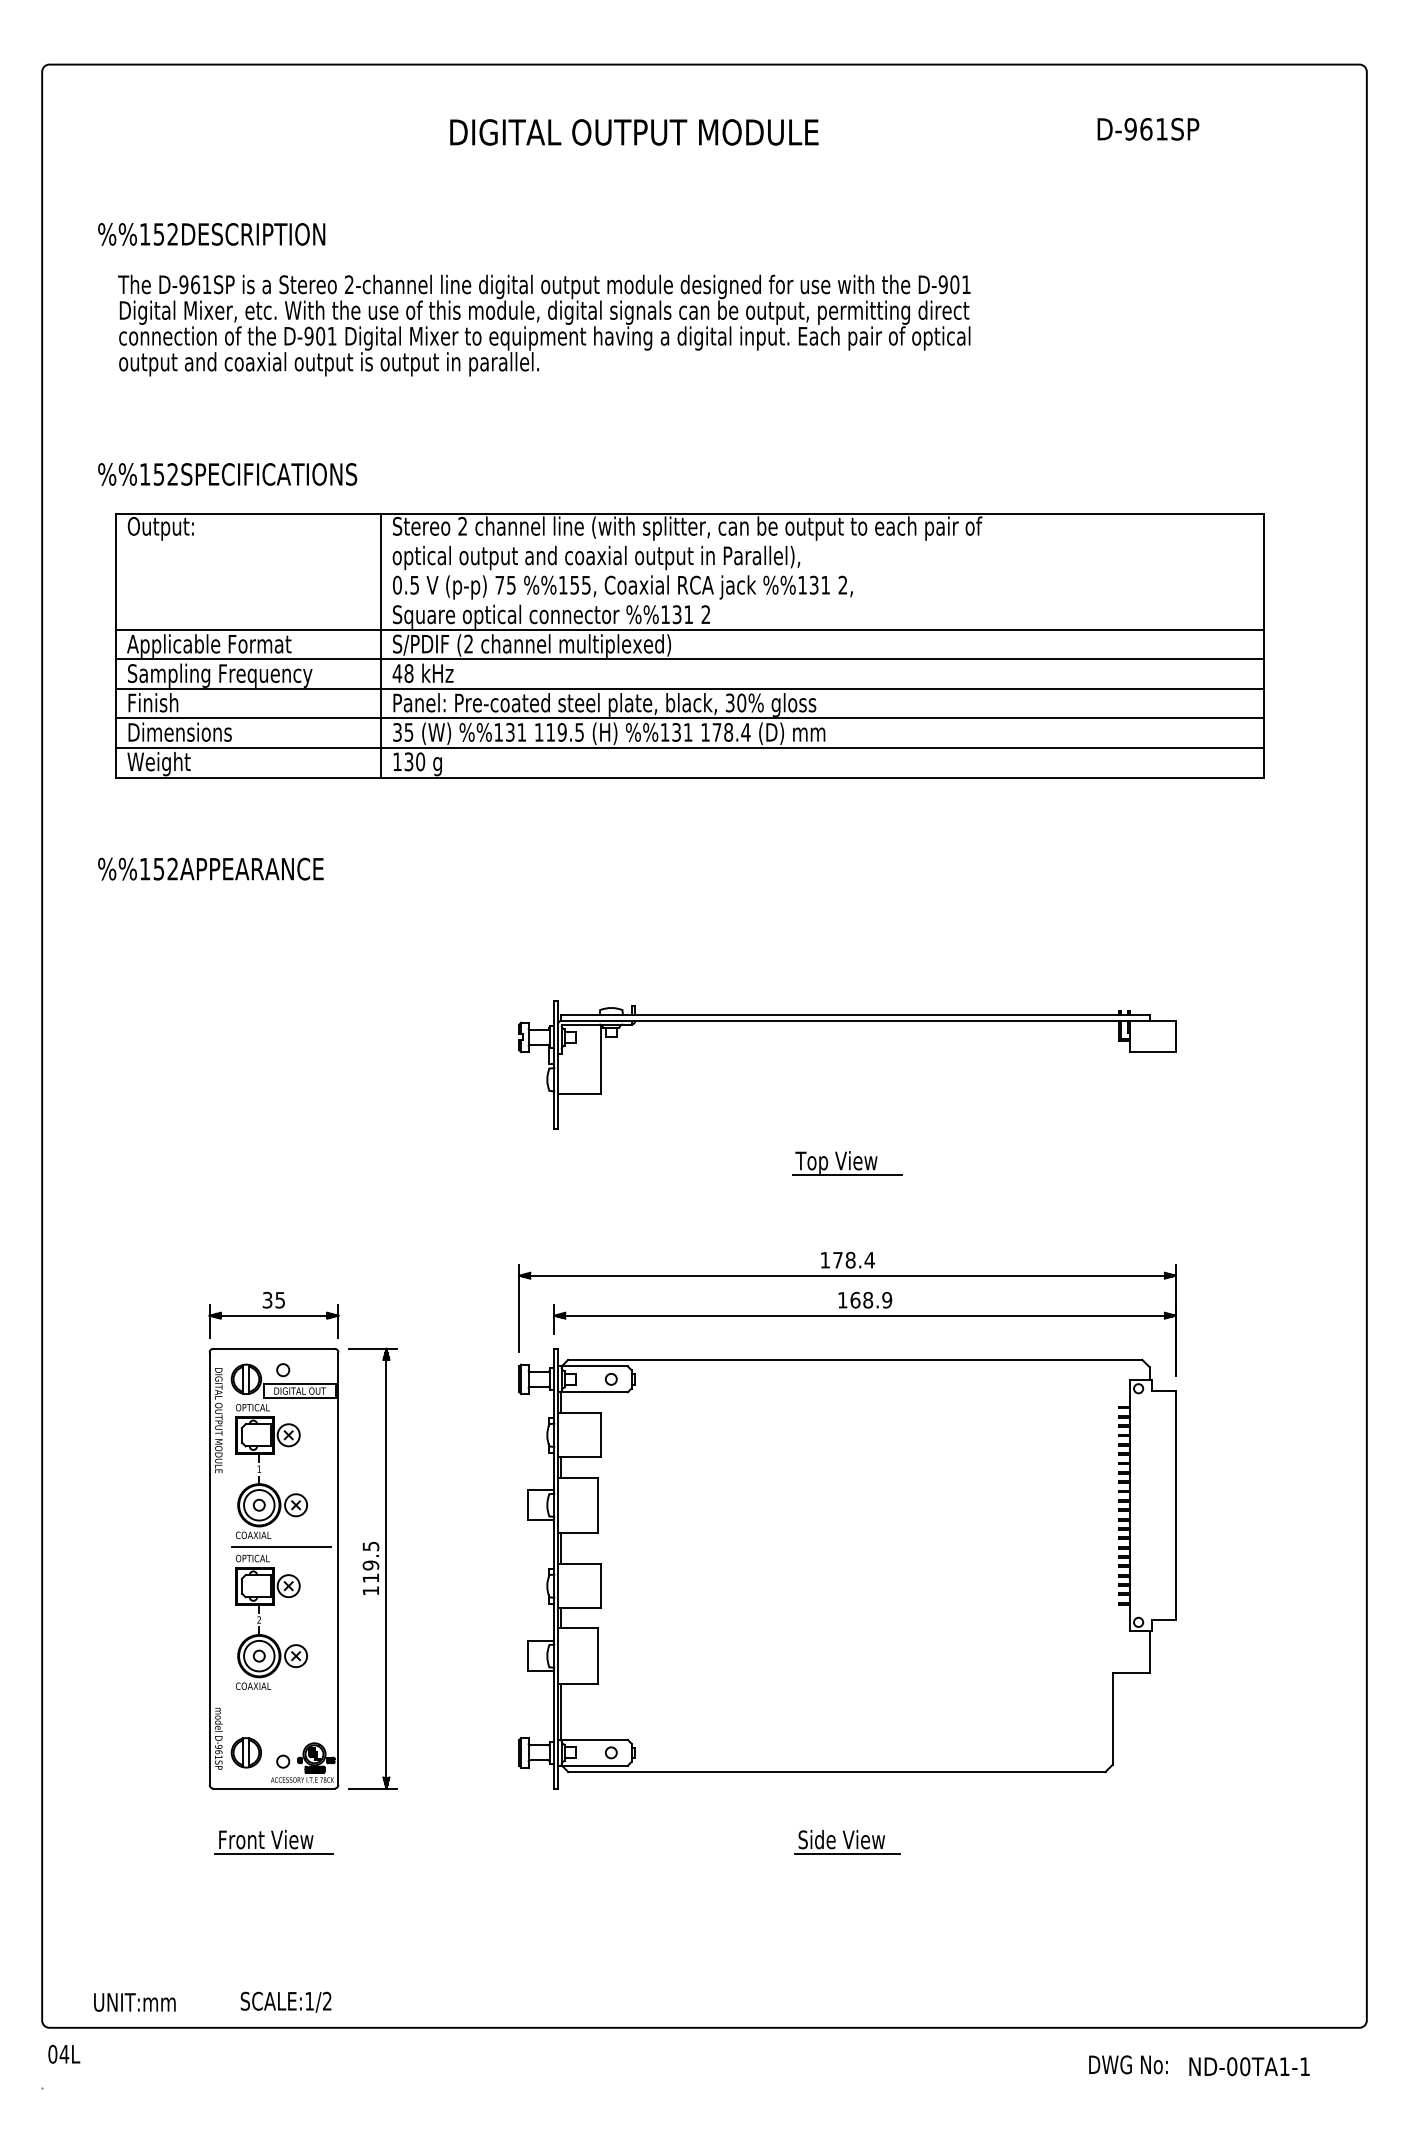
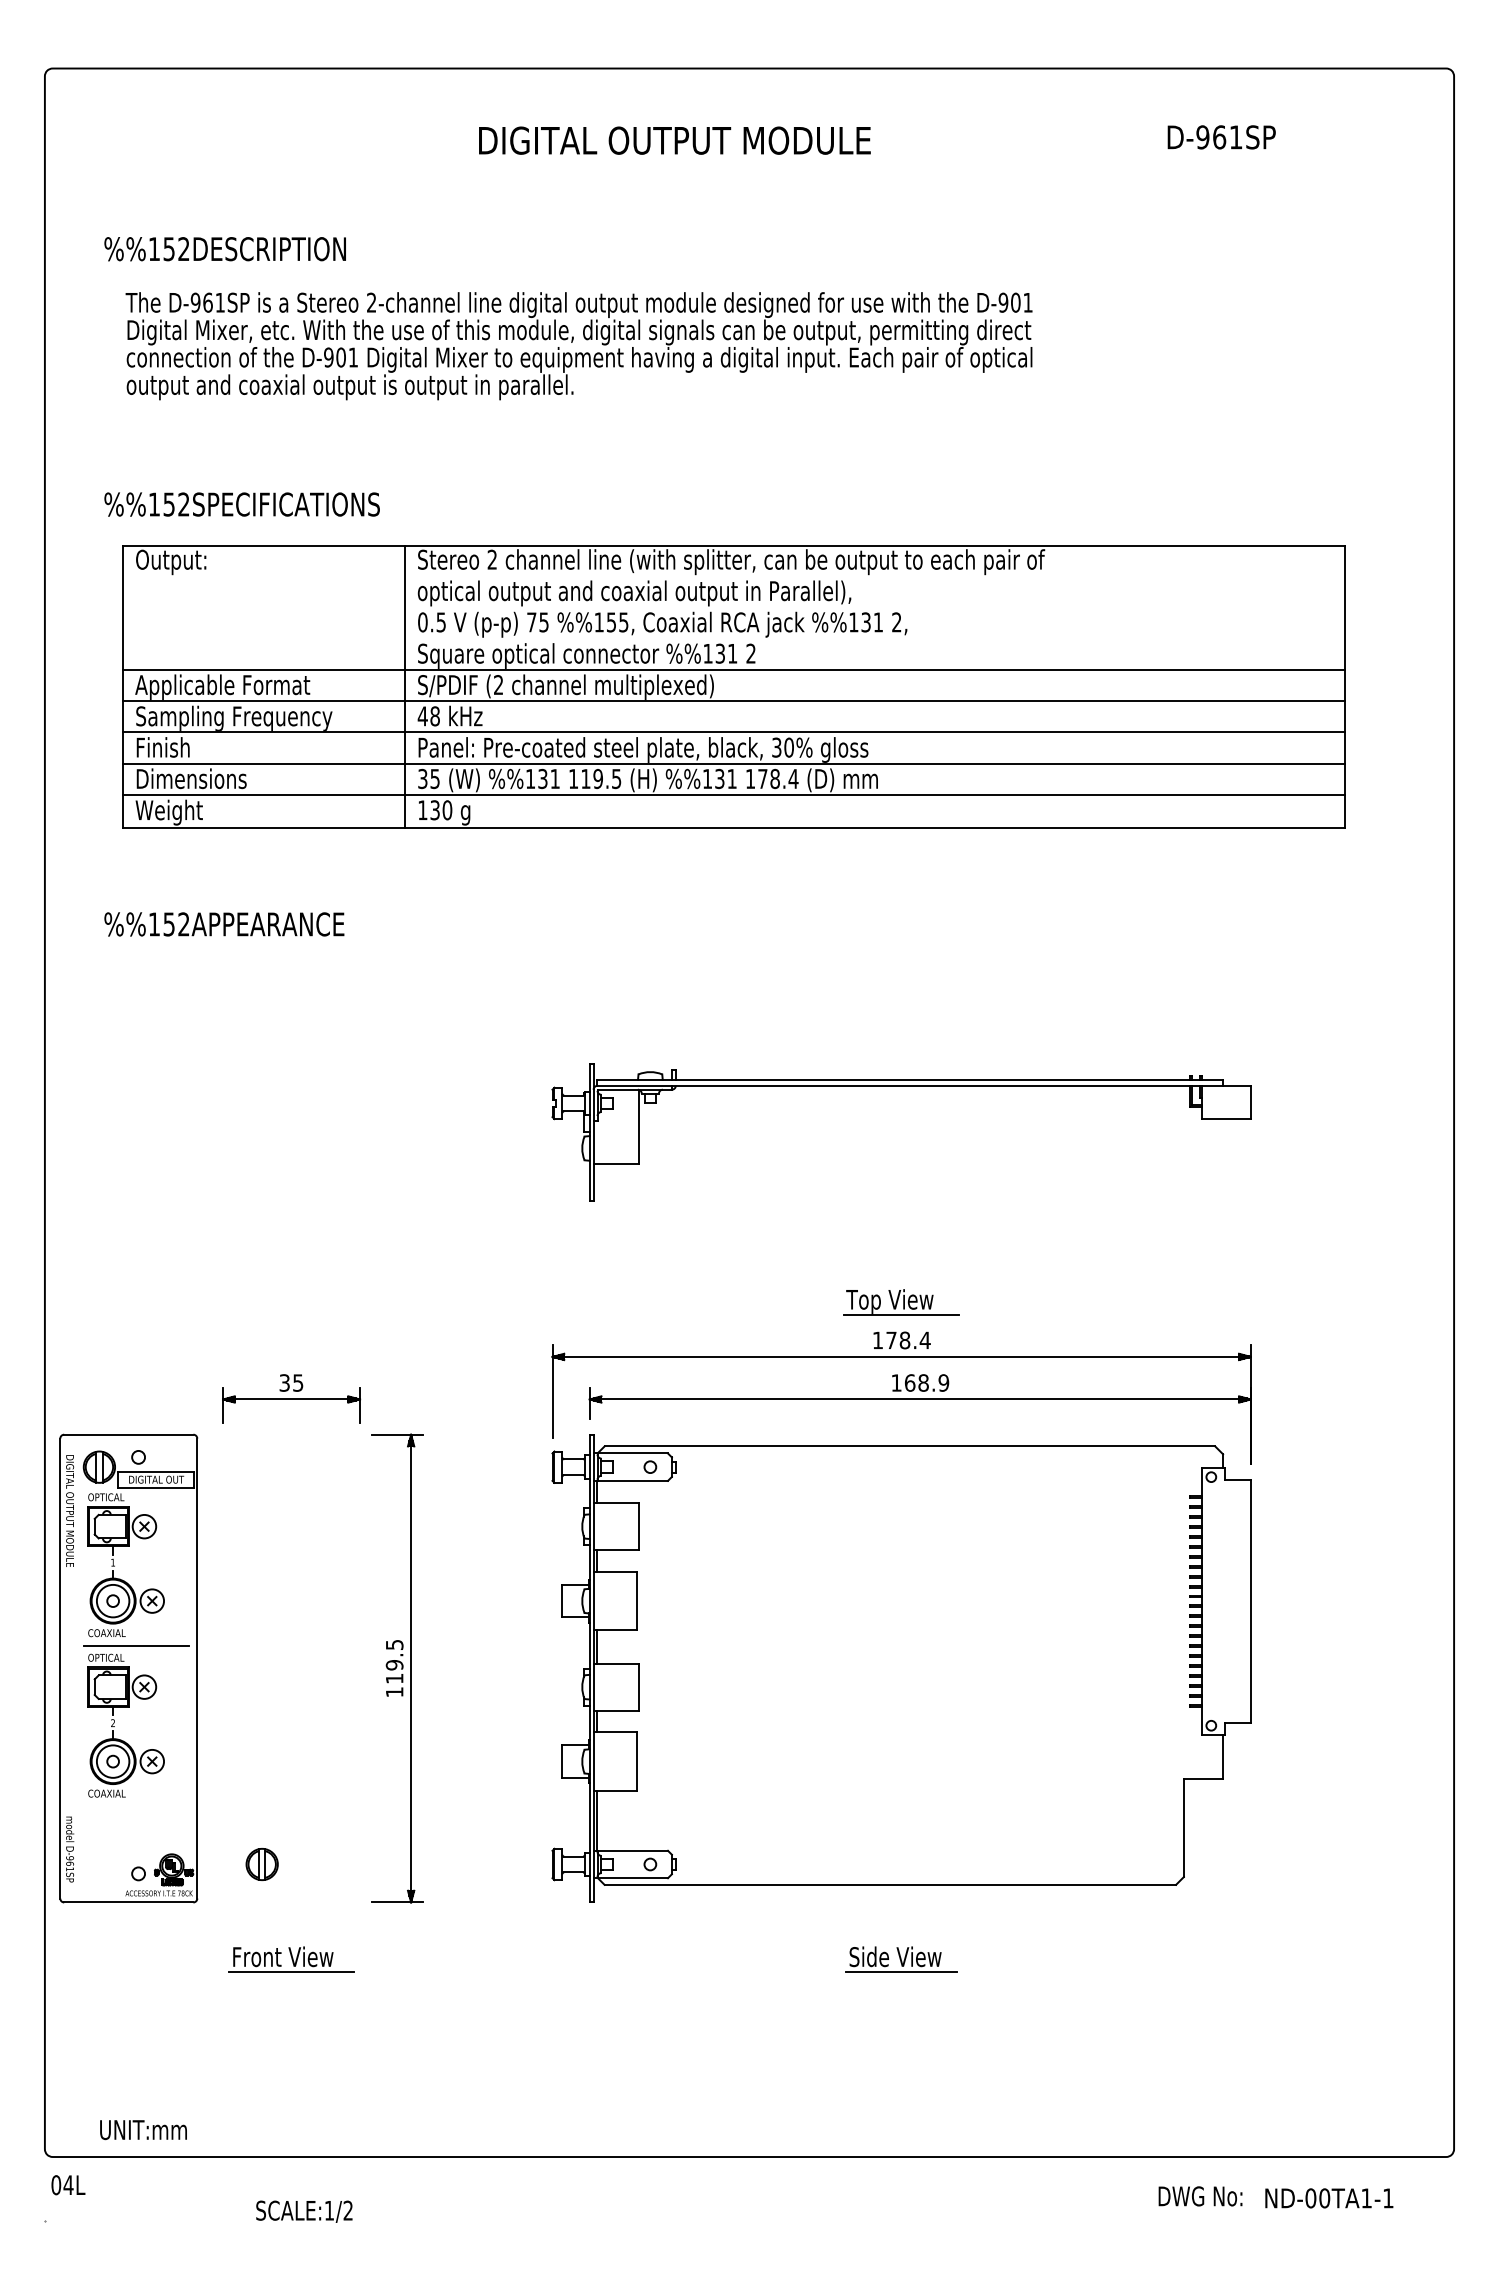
part: (847, 1163) -> (901, 1302), moved
part: (273, 1568) -> (128, 1668), moved
text: (285, 2001) -> (303, 2210), moved

